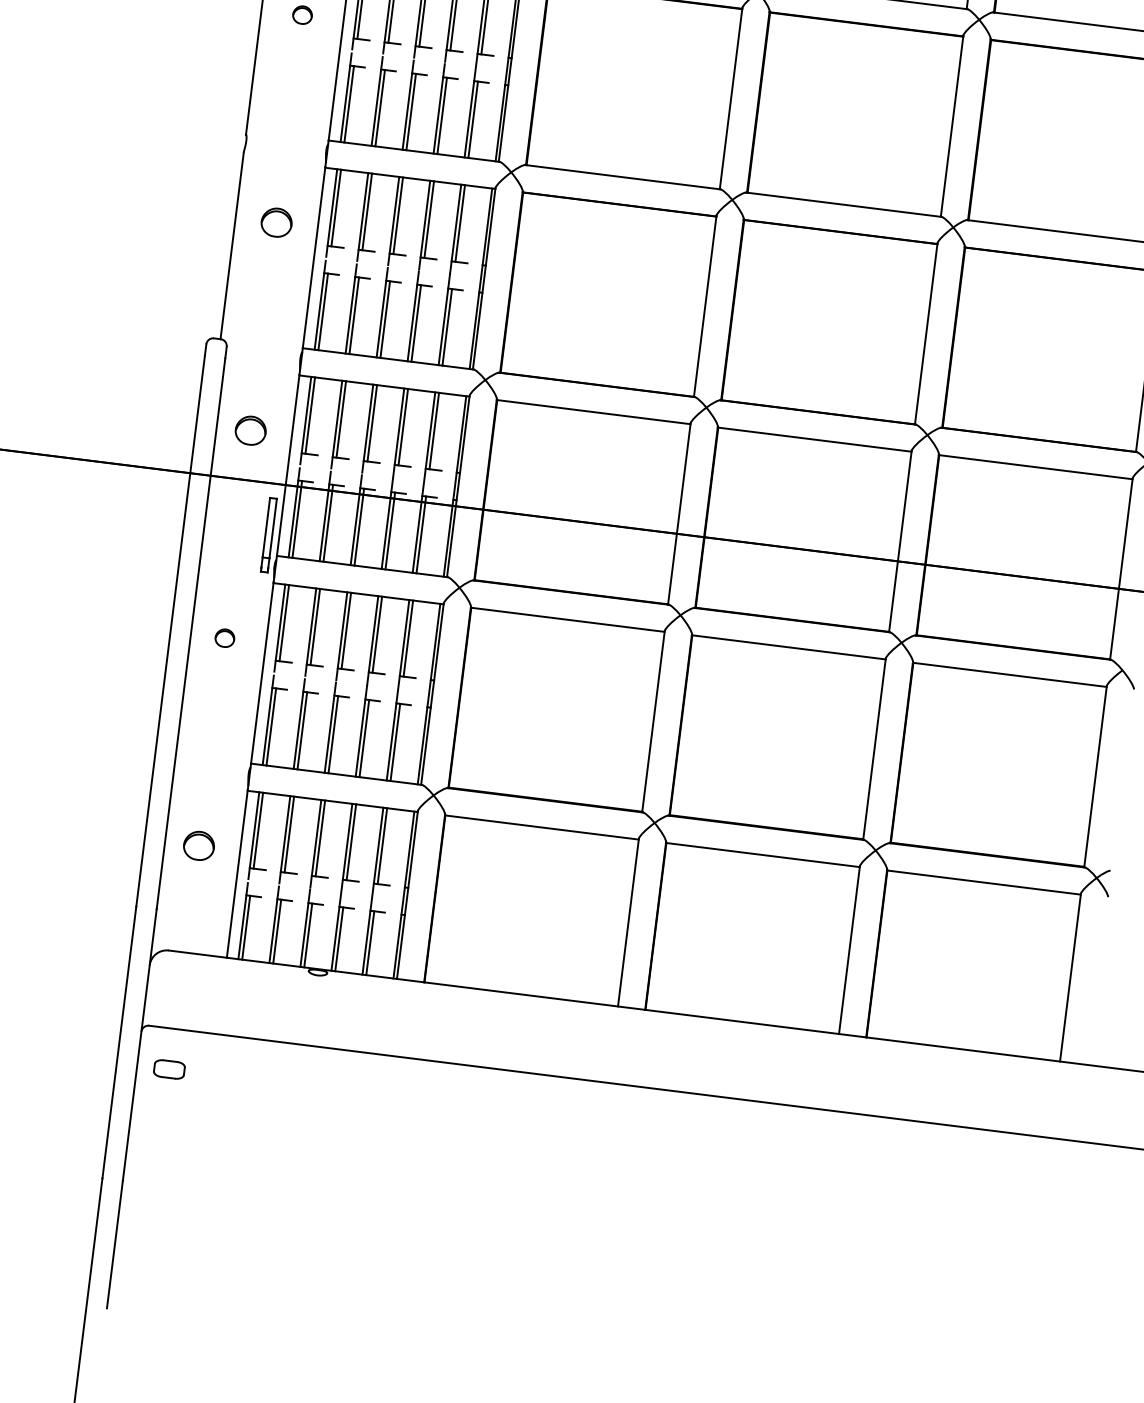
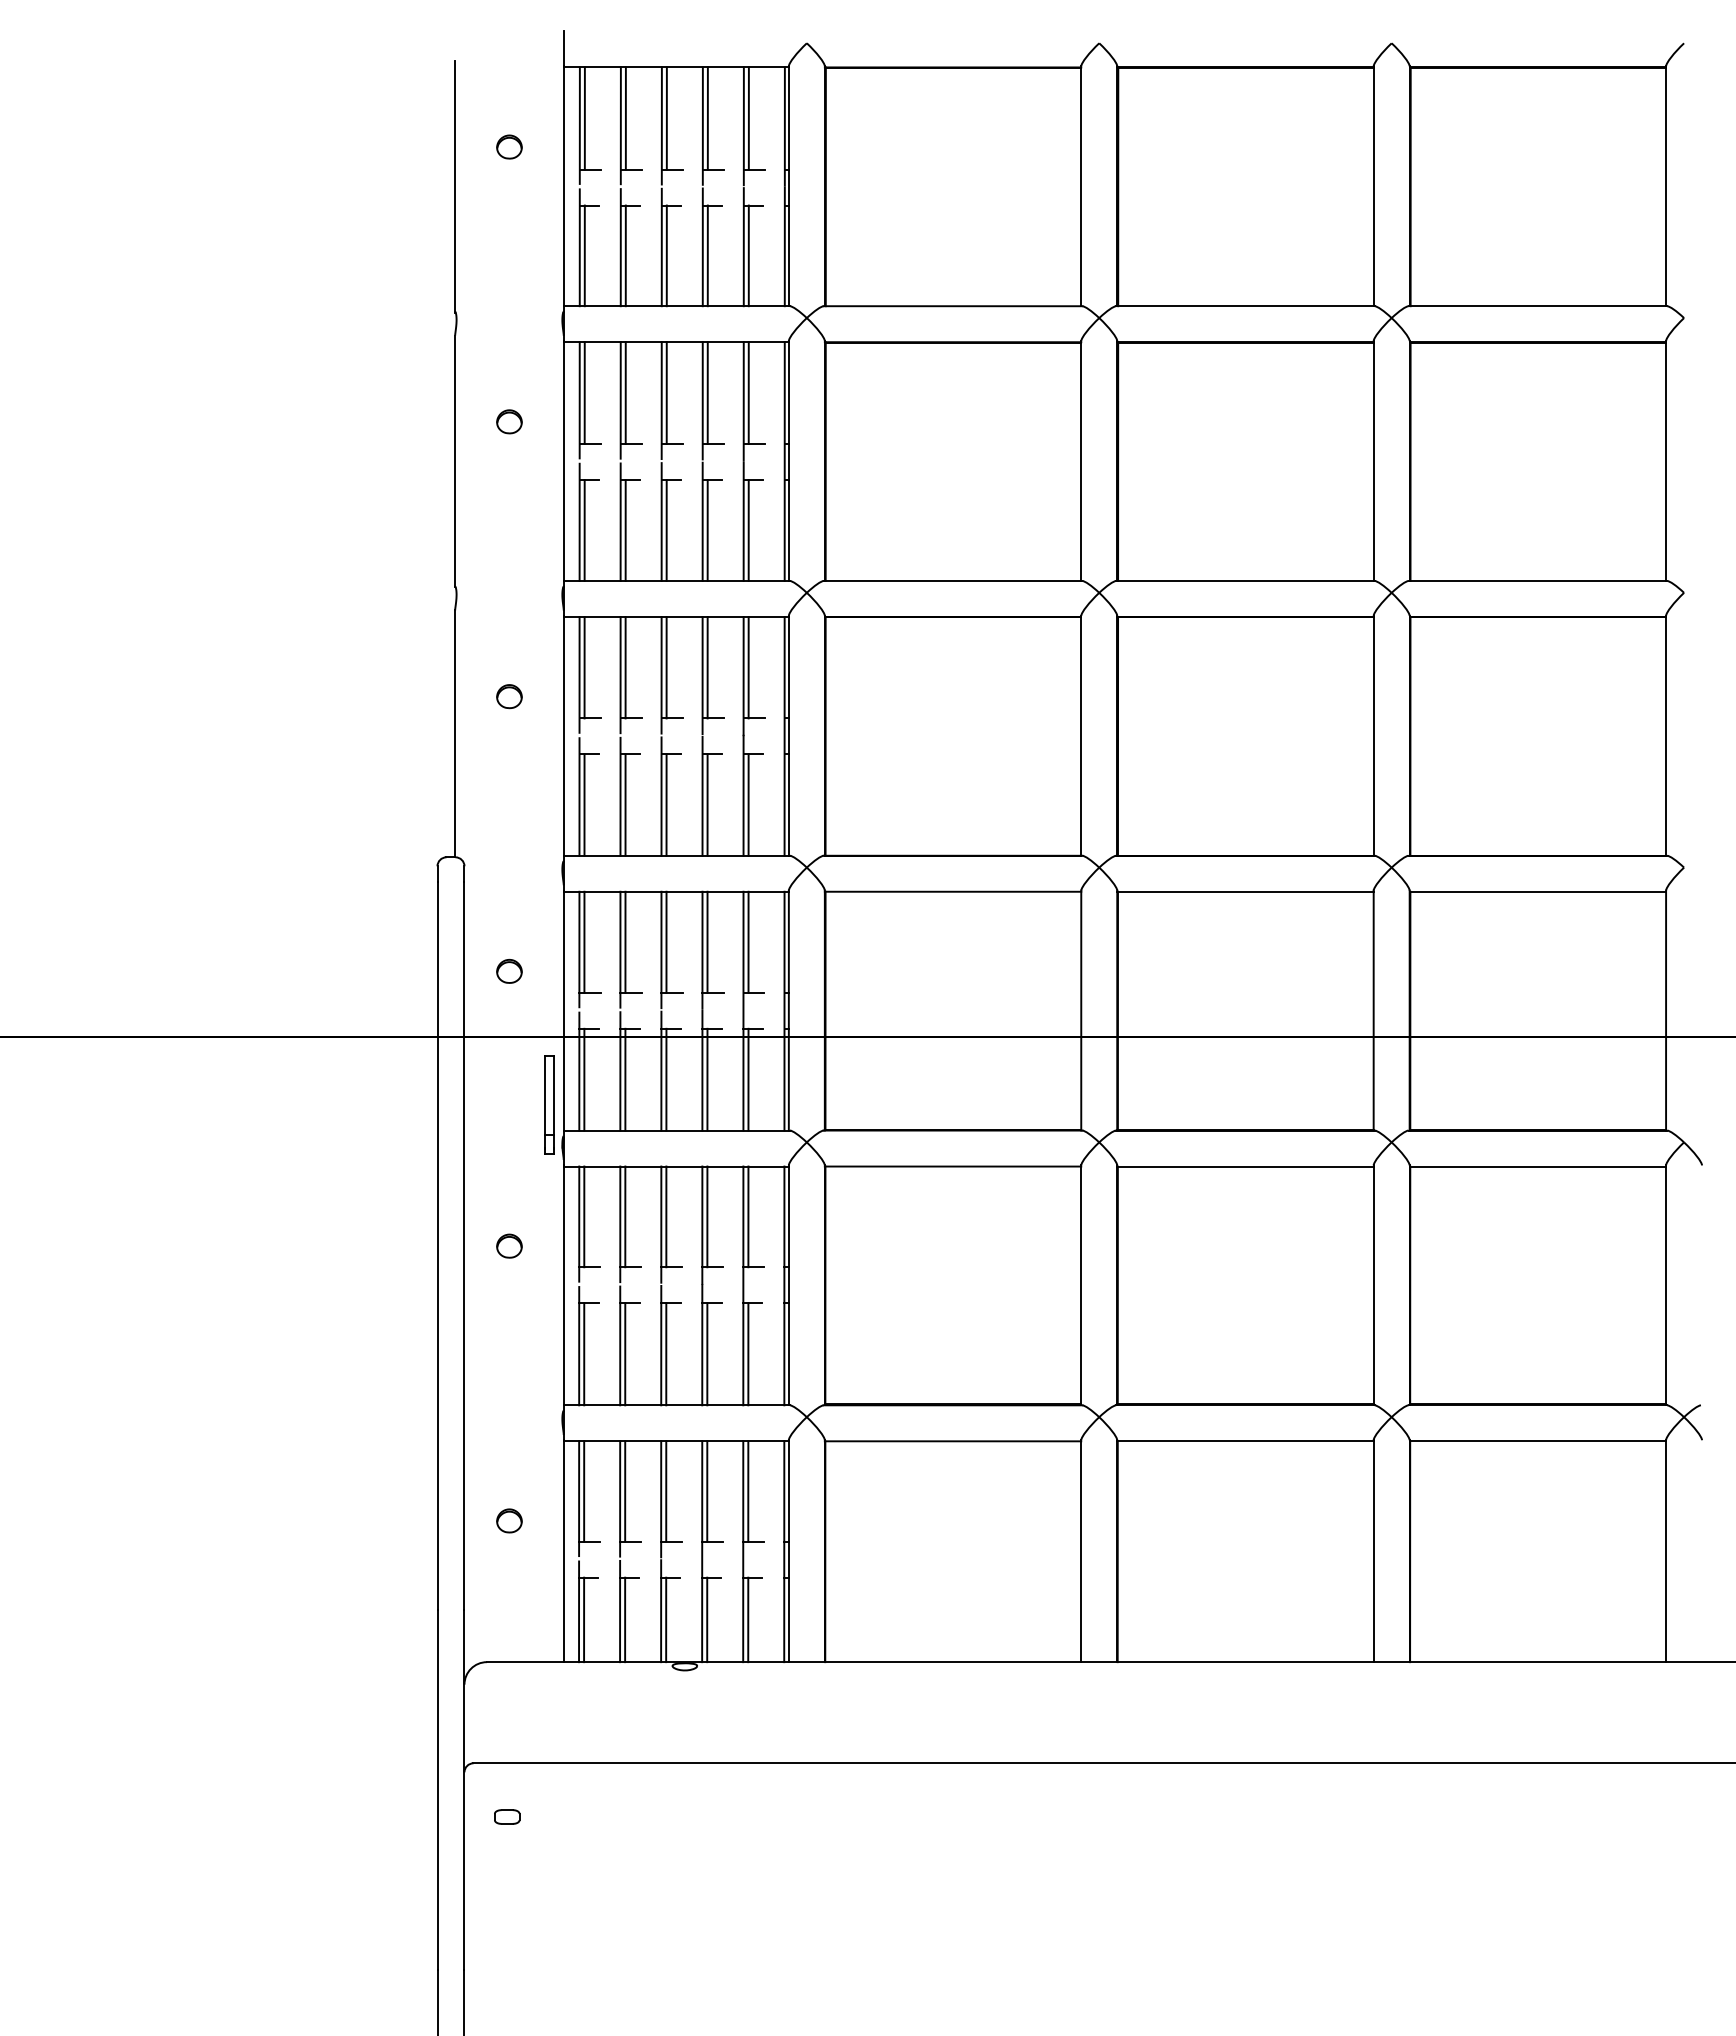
part: (276, 222) -> (509, 696), size x0.62
part: (250, 429) -> (509, 970), size x0.62
part: (199, 845) -> (509, 1520), size x0.62
part: (169, 1069) -> (507, 1816), size x0.62

